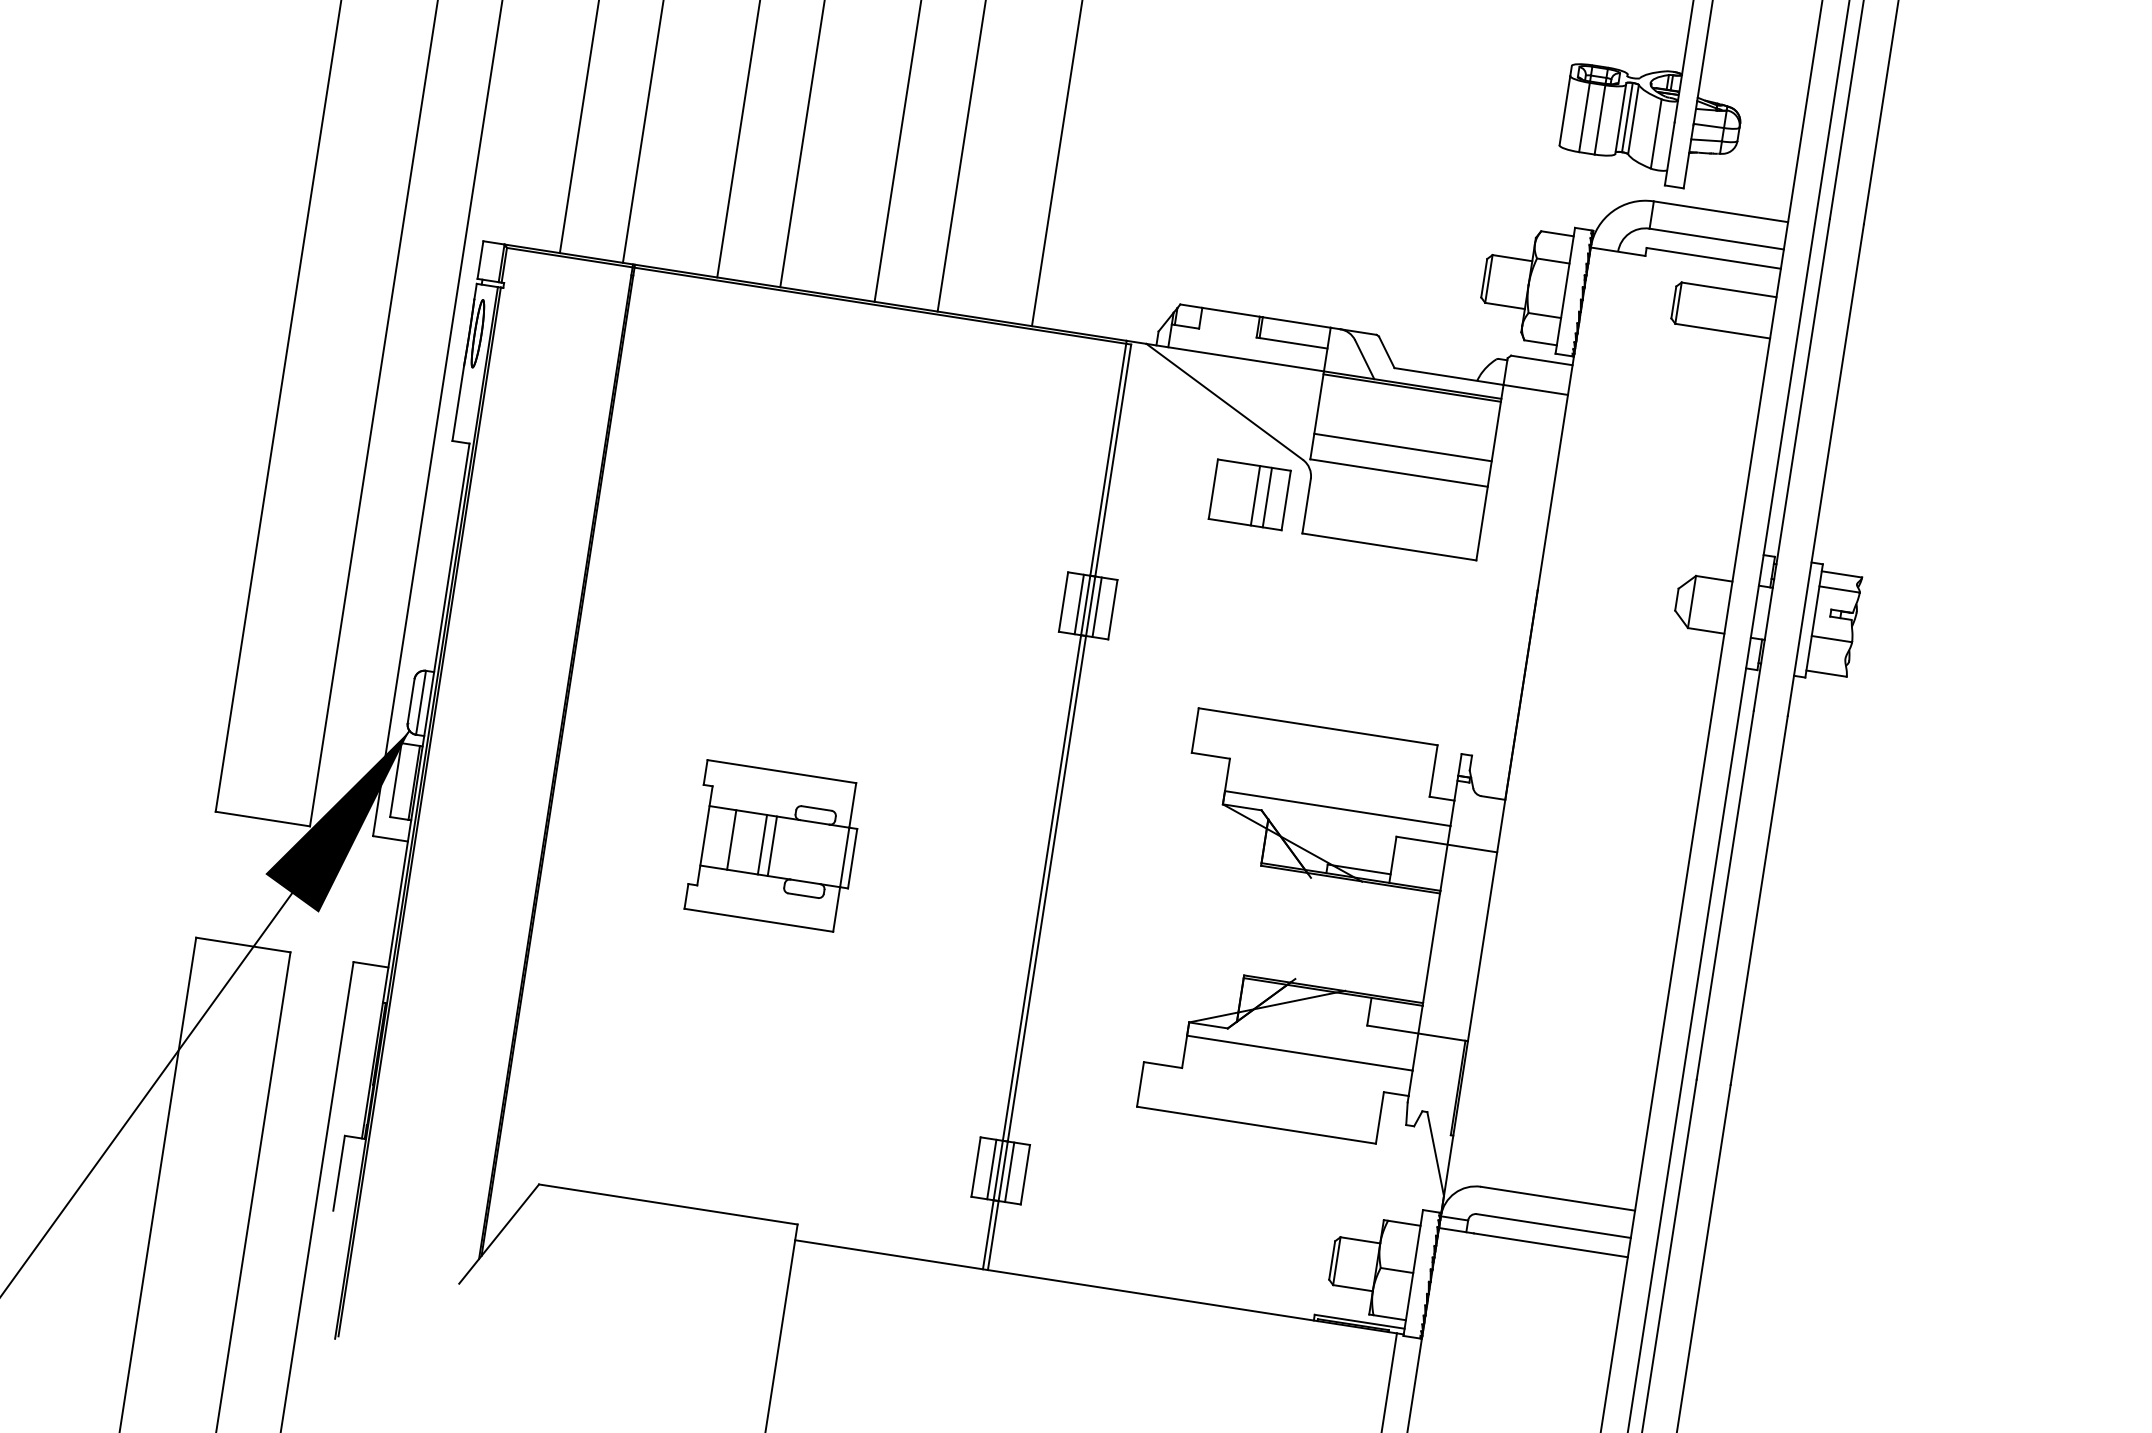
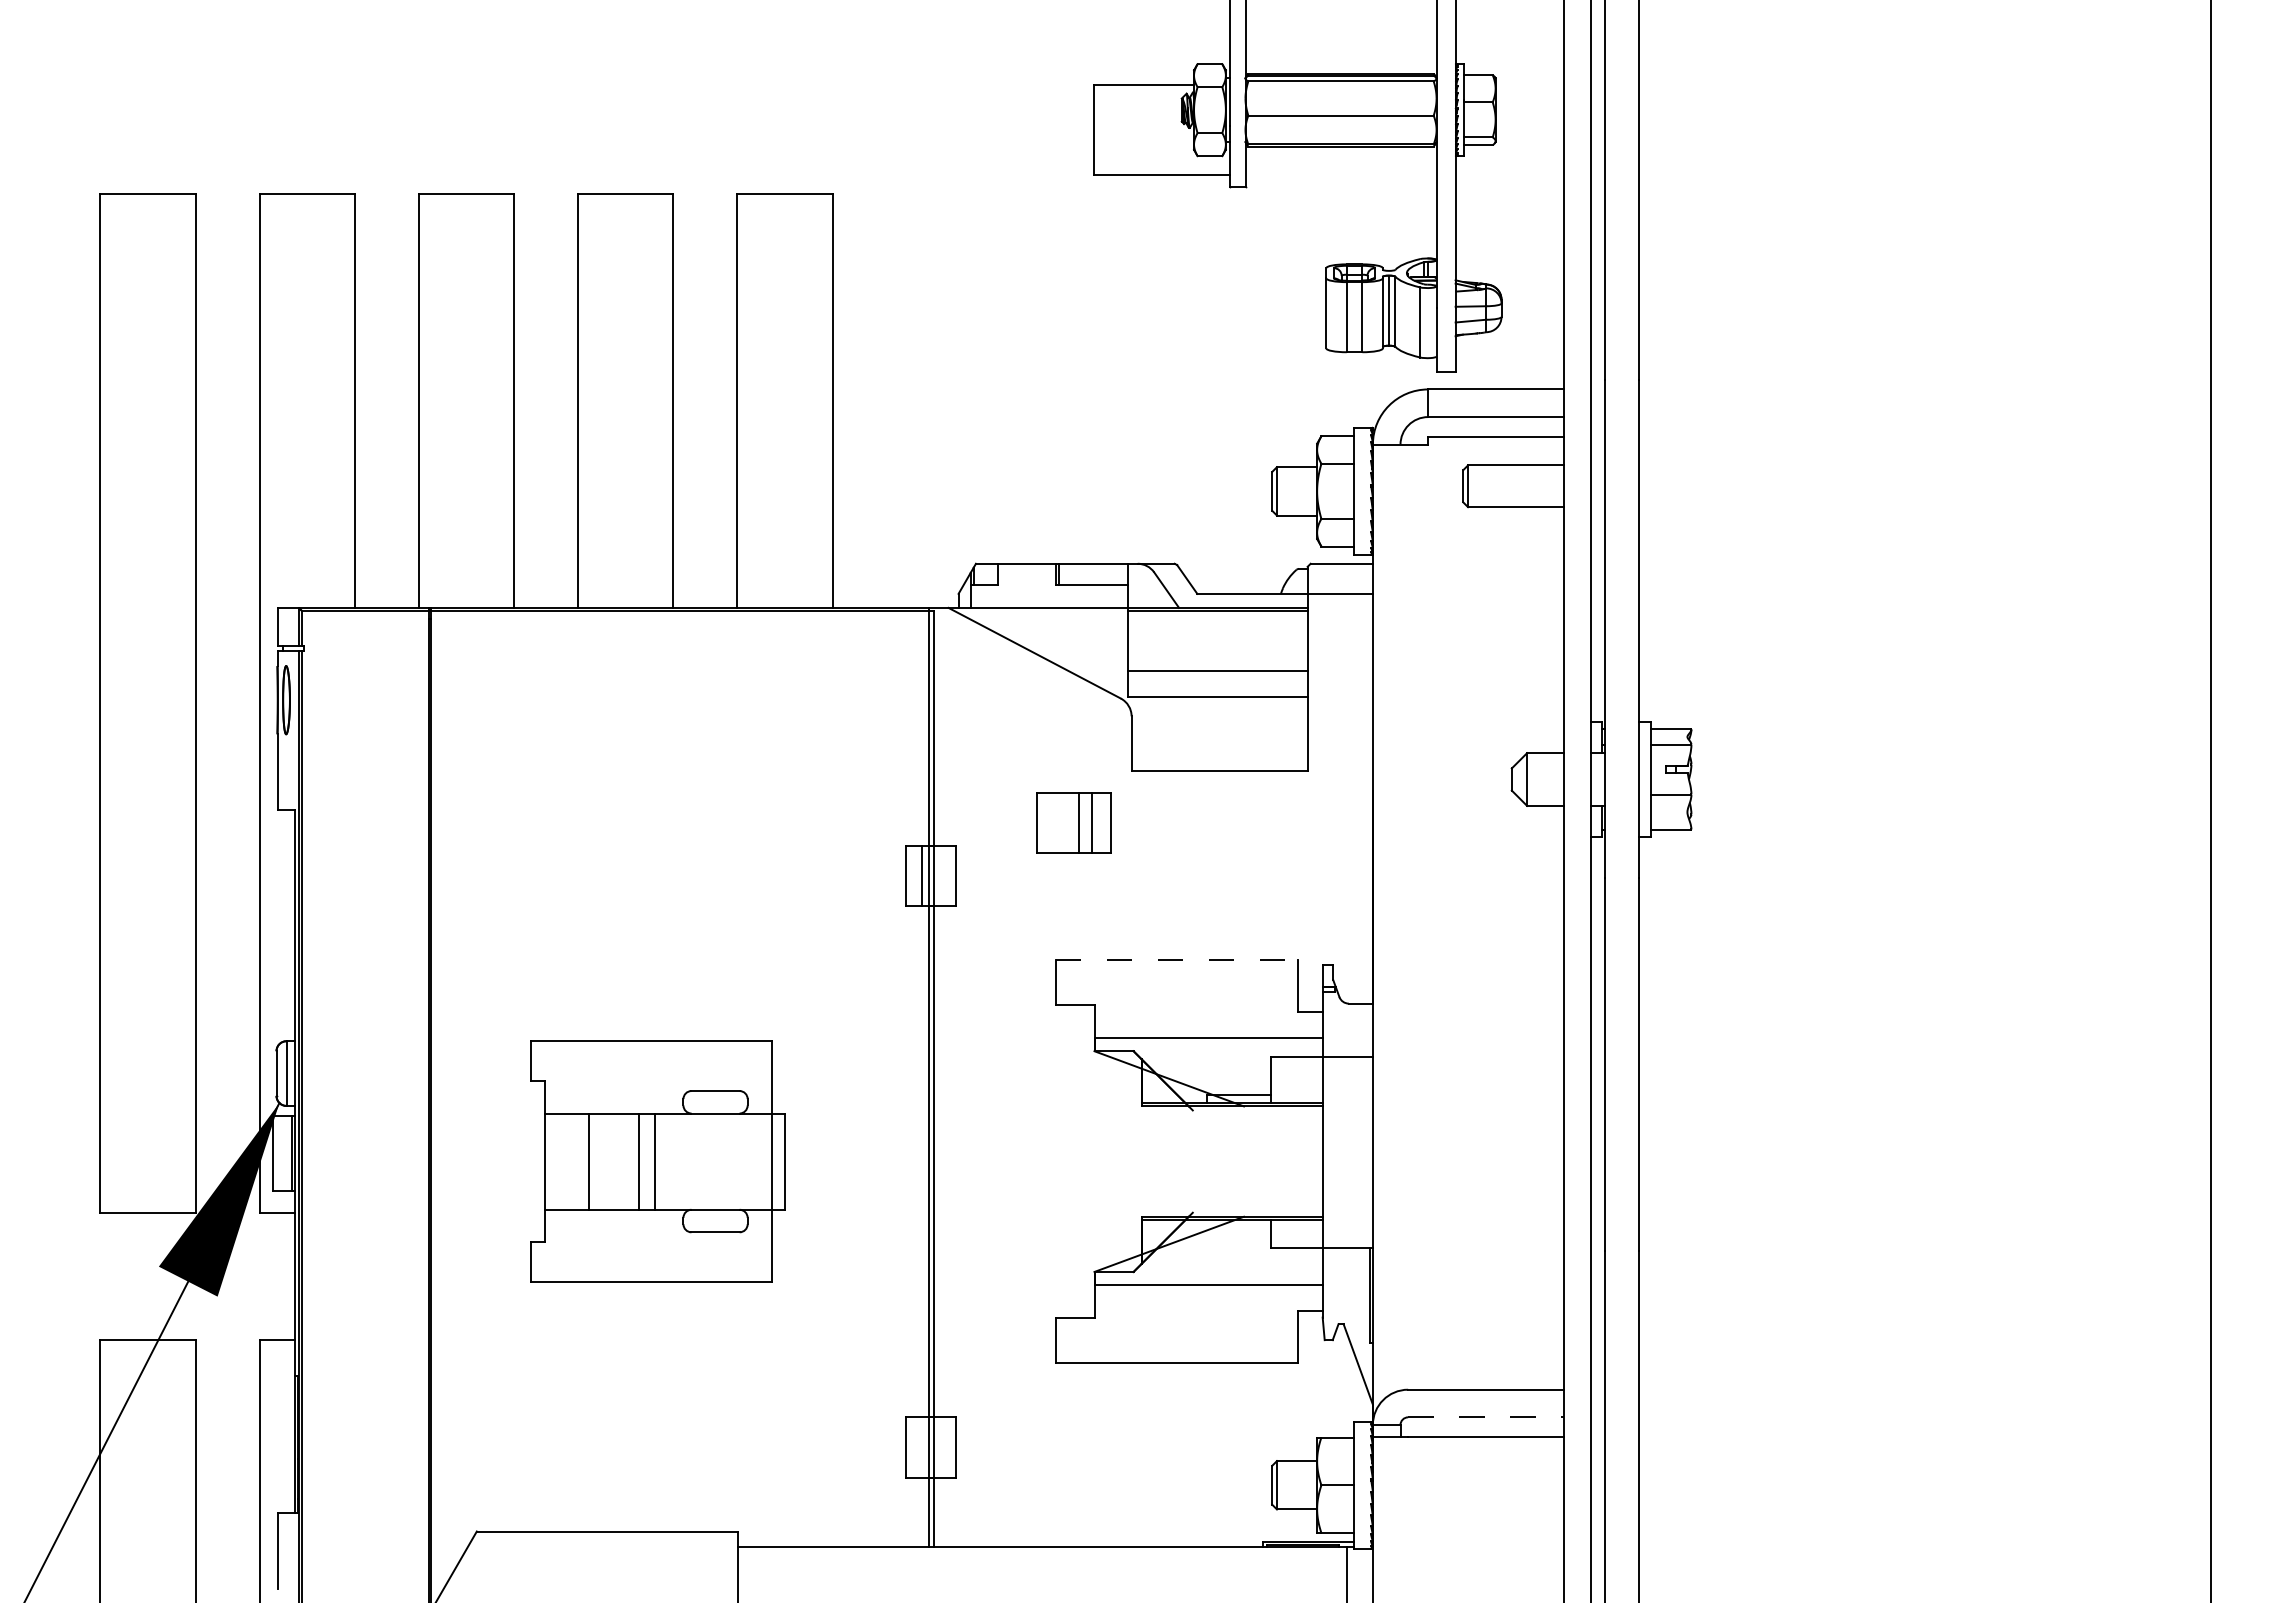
part: (1249, 494) -> (1073, 822), moved
line: (1097, 607) -> (940, 875), removed
line: (1317, 726) -> (1176, 959), solid -> dashed
part: (774, 846) -> (657, 1161), size x1.6
line: (991, 1169) -> (921, 1447), removed
line: (1010, 1172) -> (940, 1447), removed
line: (1554, 1226) -> (1486, 1417), solid -> dashed

